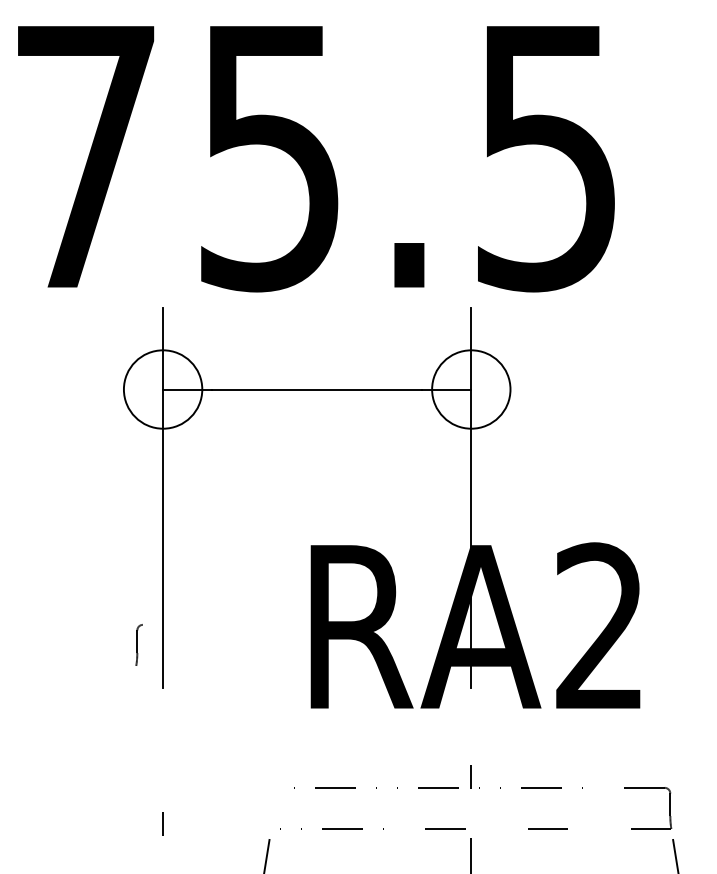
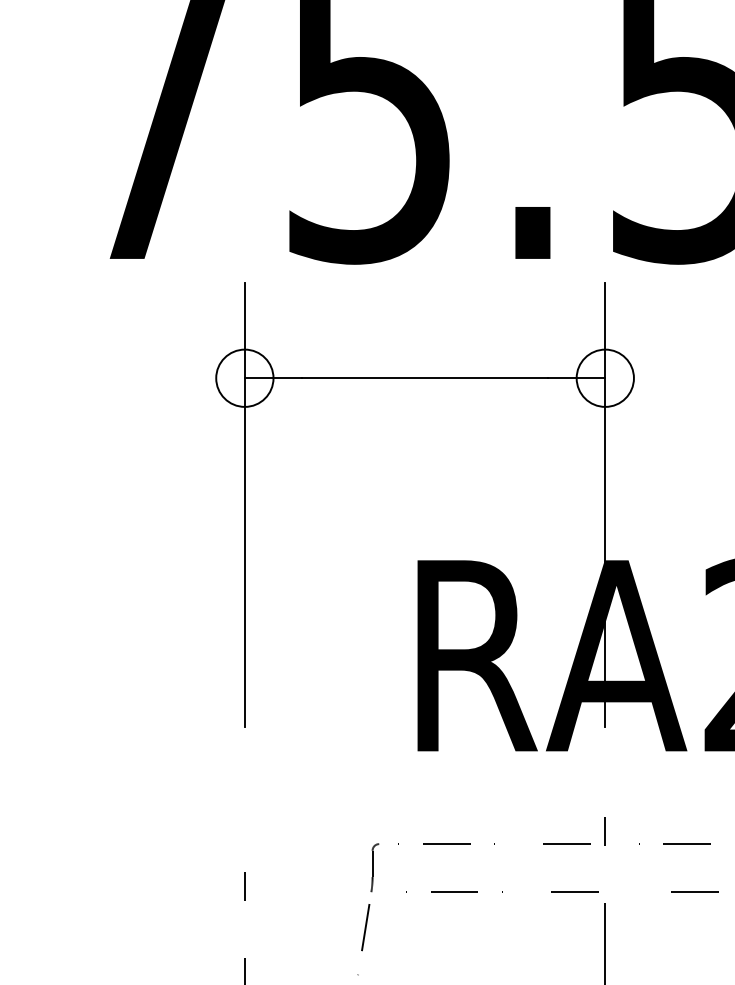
circle: (162, 389) -> (244, 378), size x0.62
circle: (470, 389) -> (604, 378), size x0.62
part: (138, 644) -> (373, 867), moved

